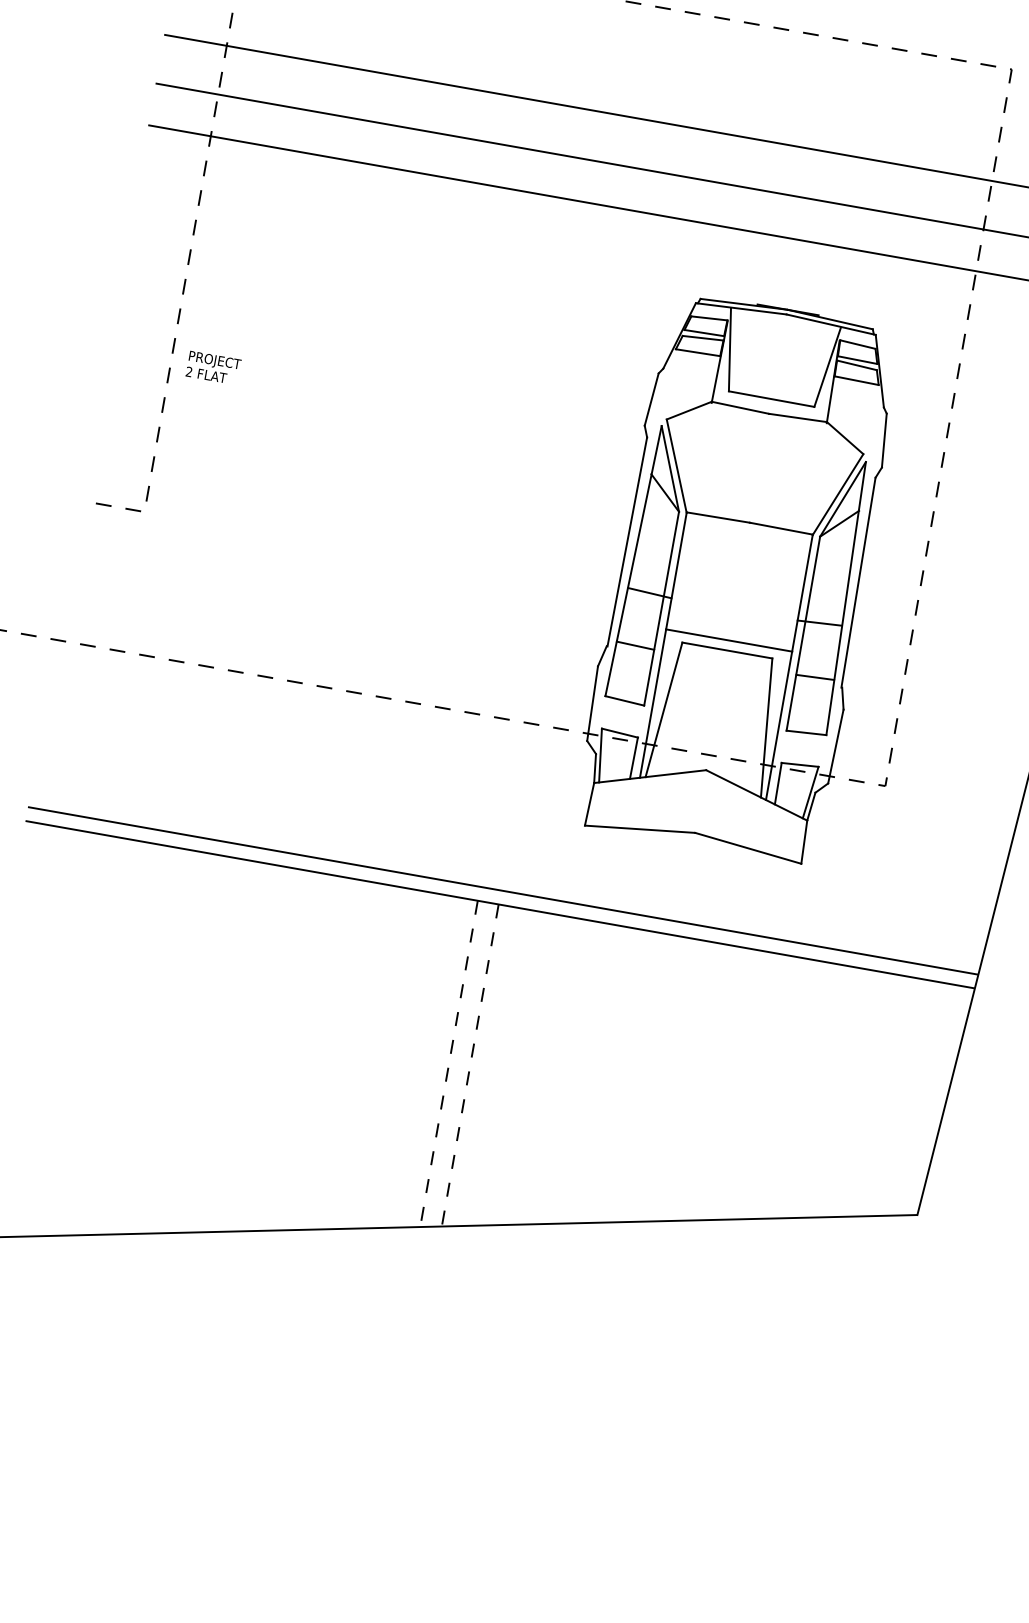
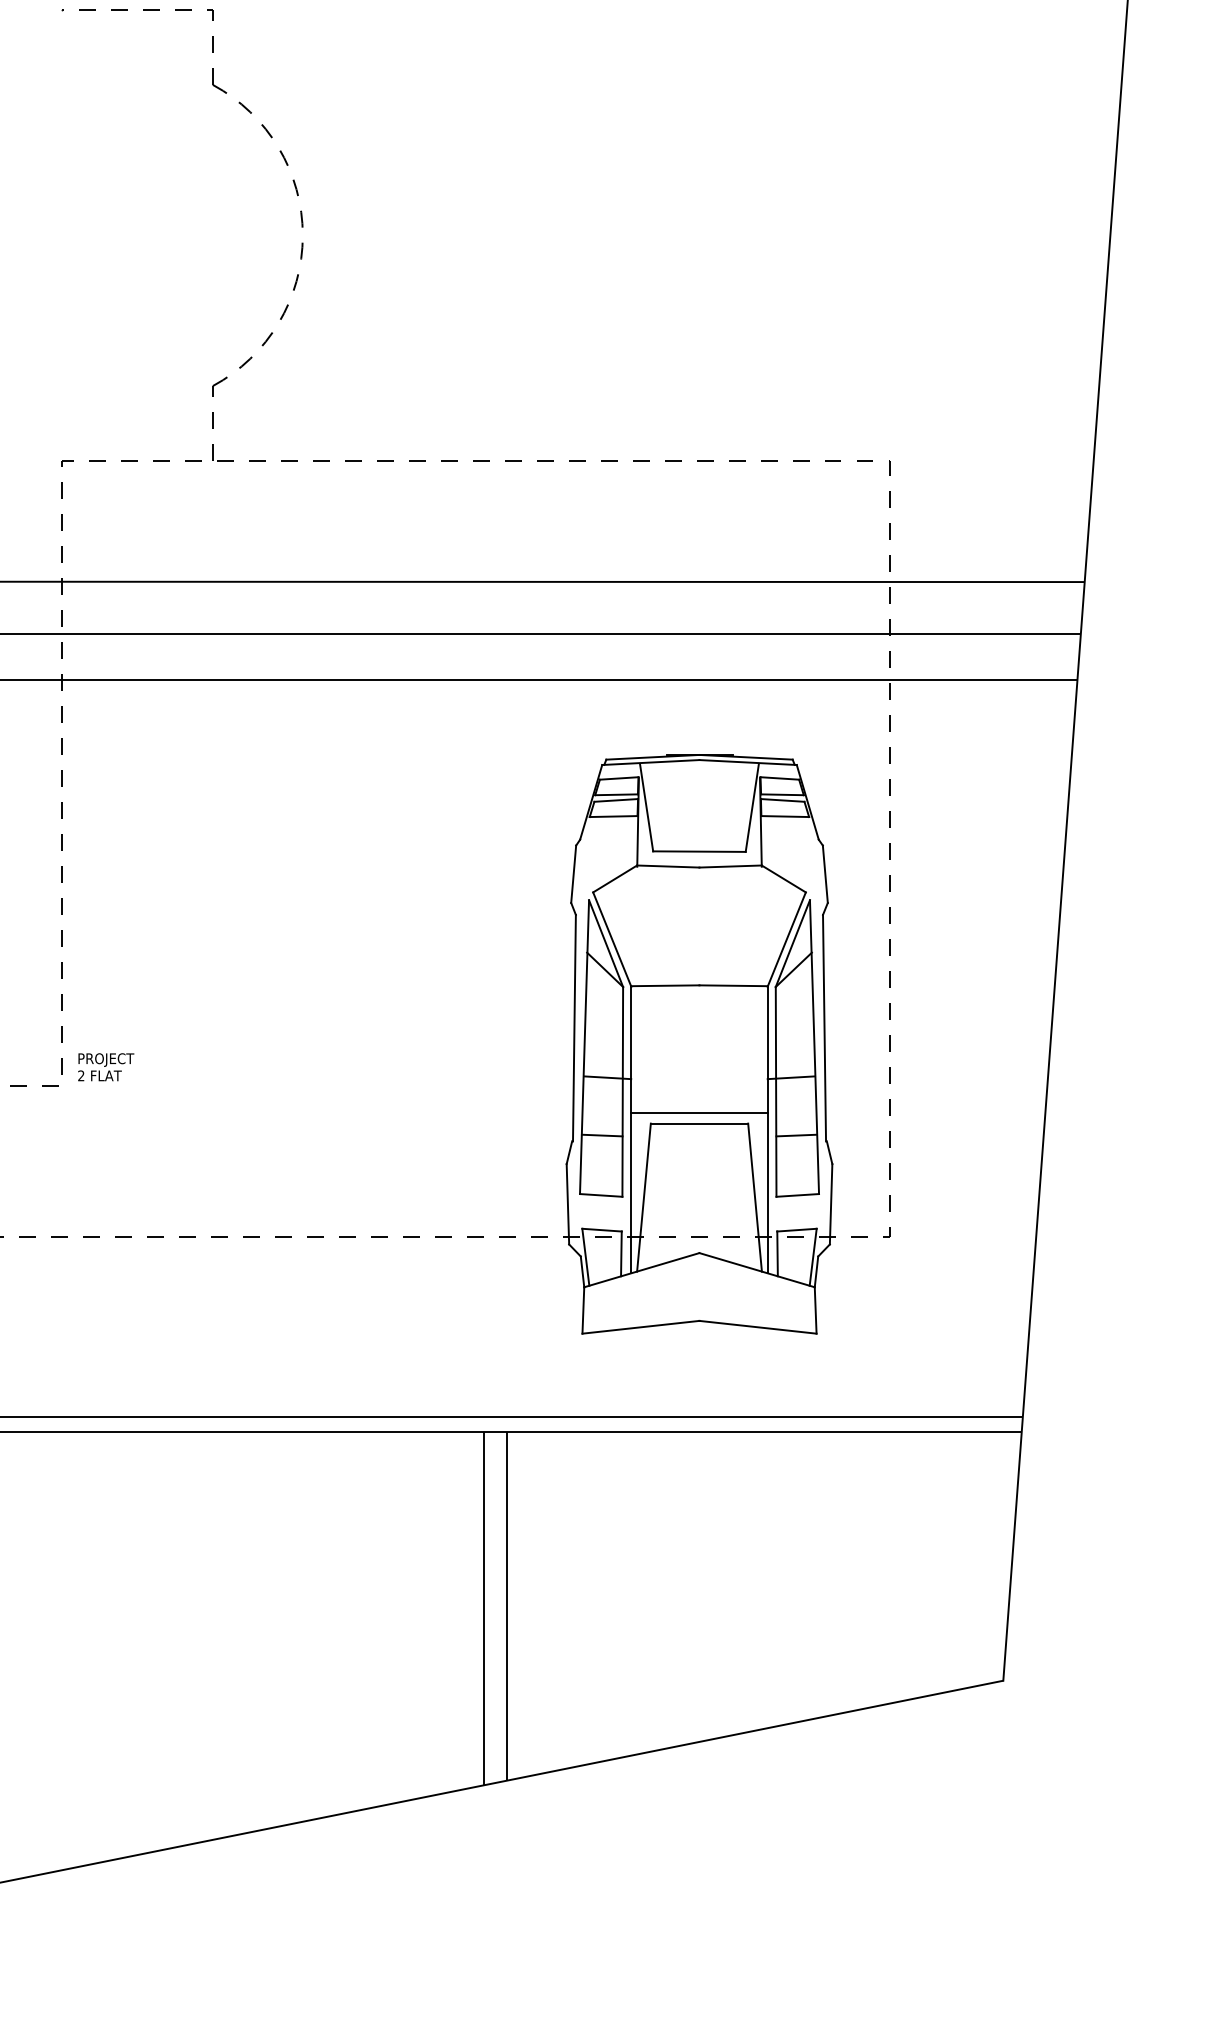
text: (213, 368) -> (106, 1067), moved
line: (448, 1063) -> (483, 1608), dashed -> solid
line: (470, 1066) -> (506, 1607), dashed -> solid

